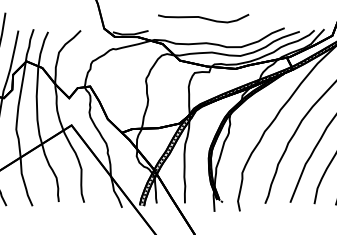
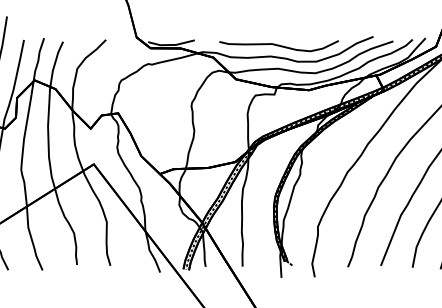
curve: (203, 18) -> (278, 46), moved

